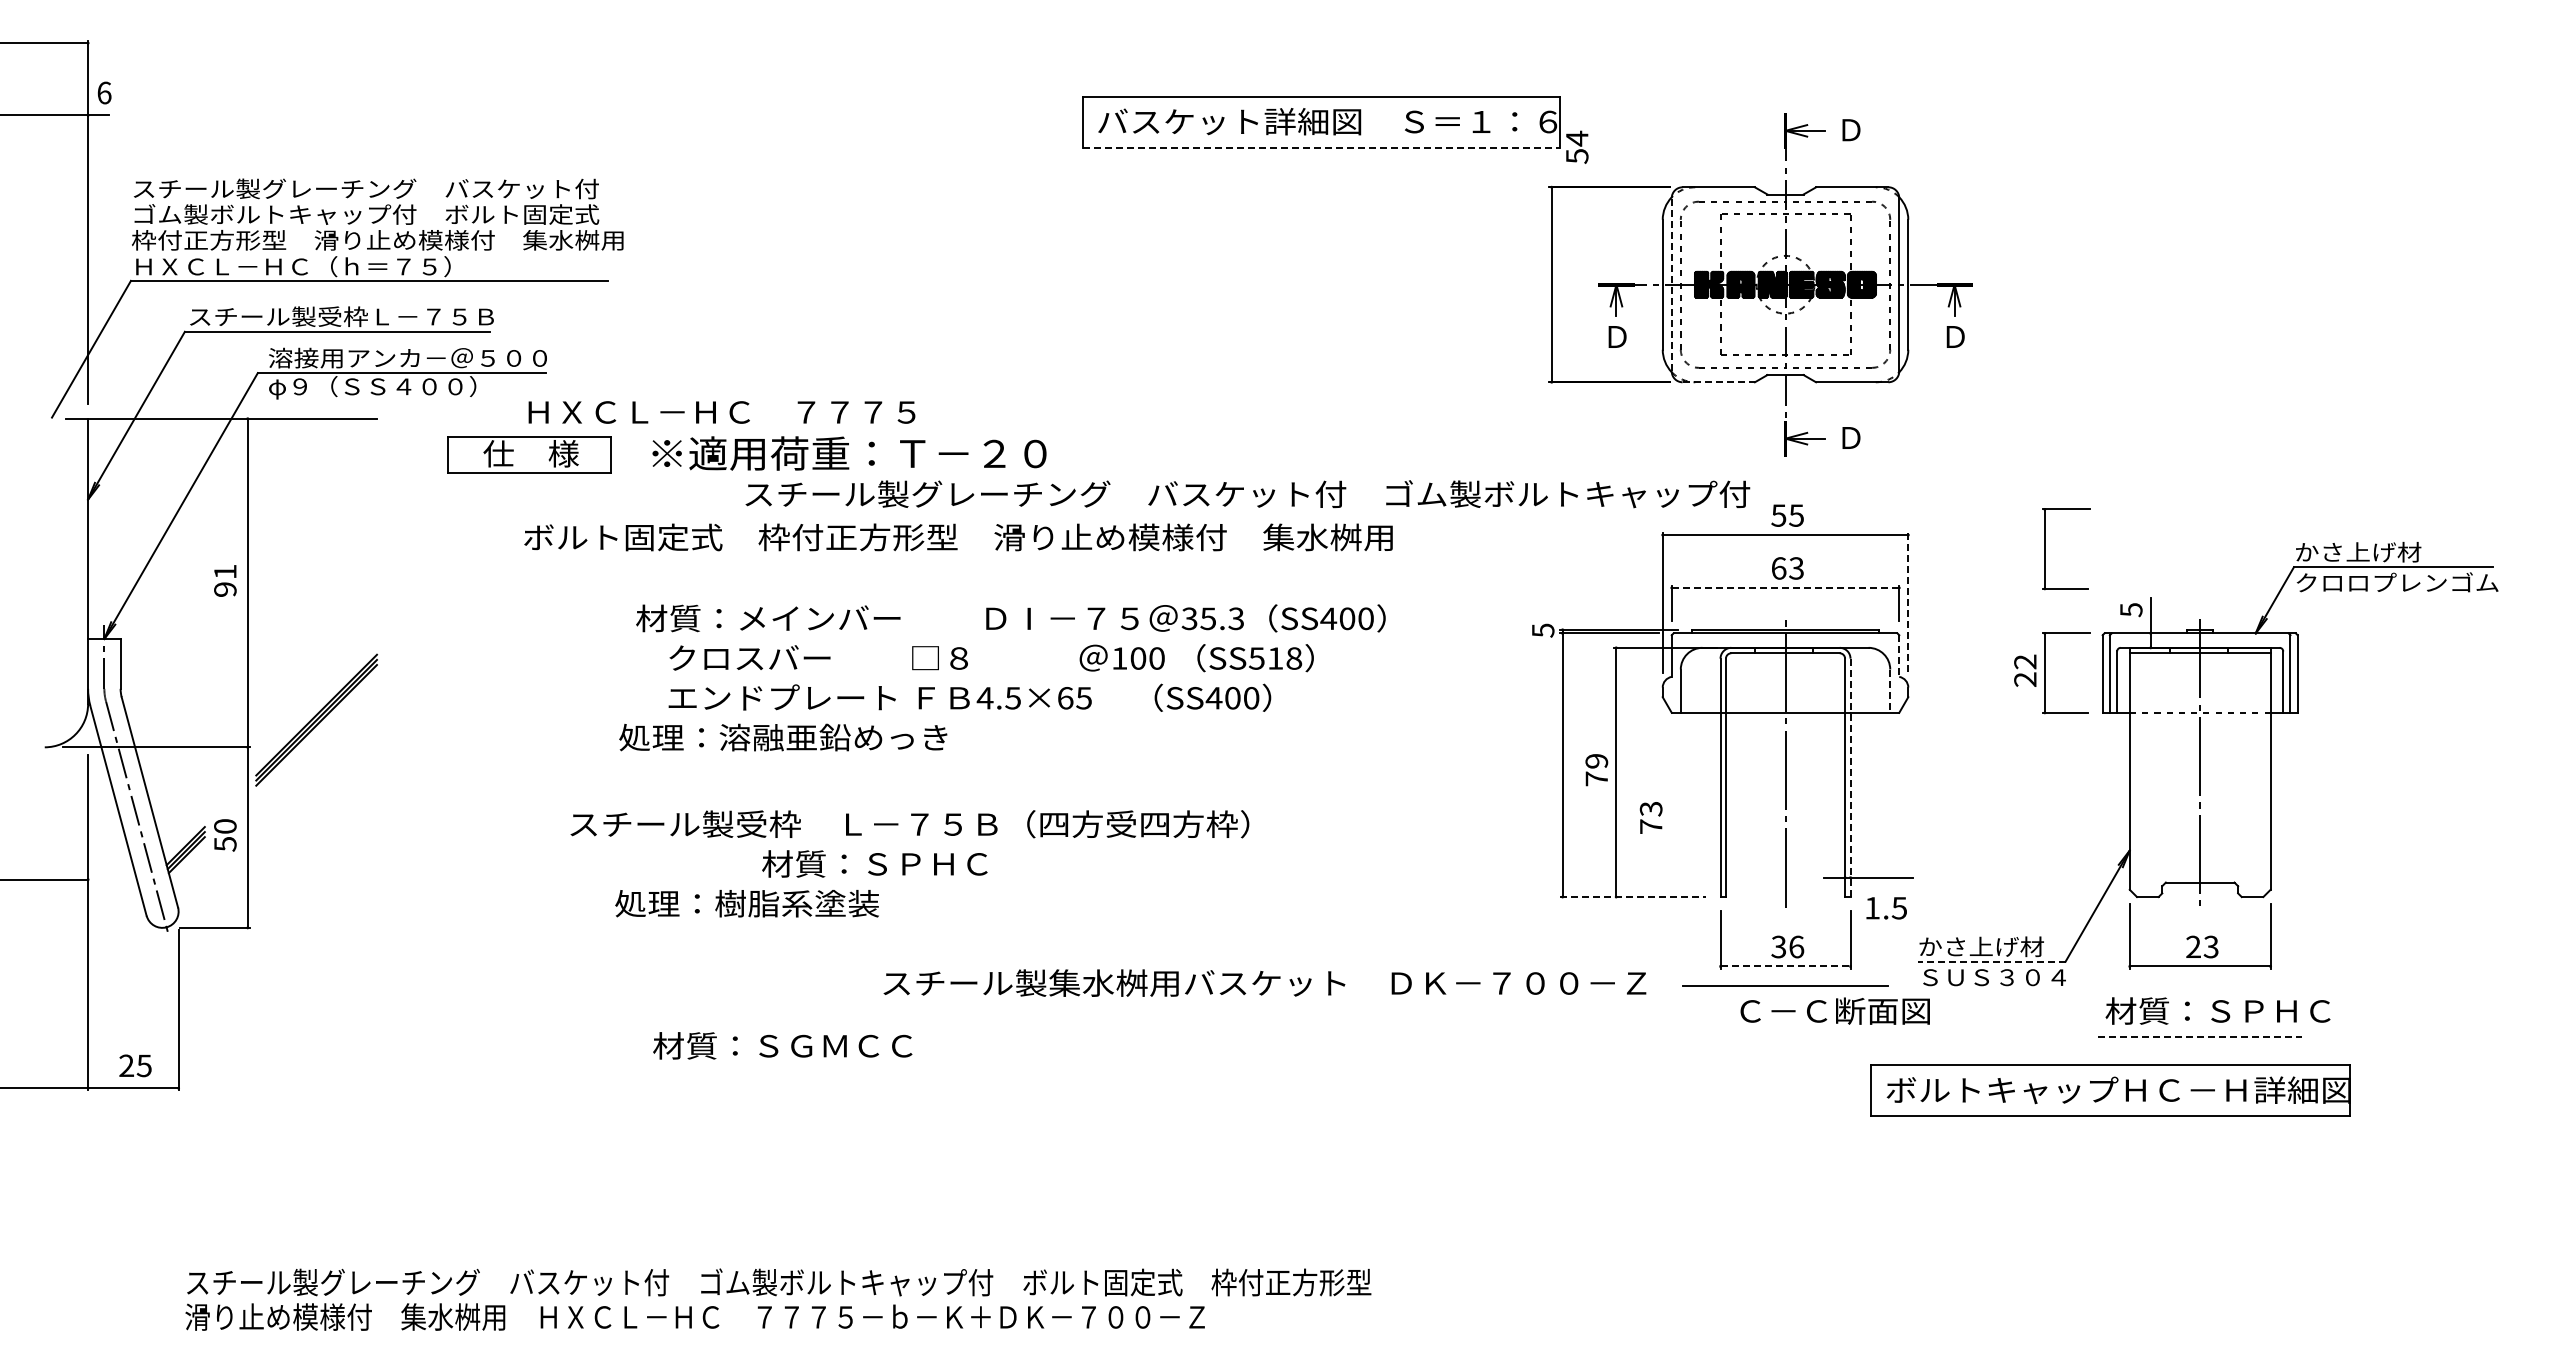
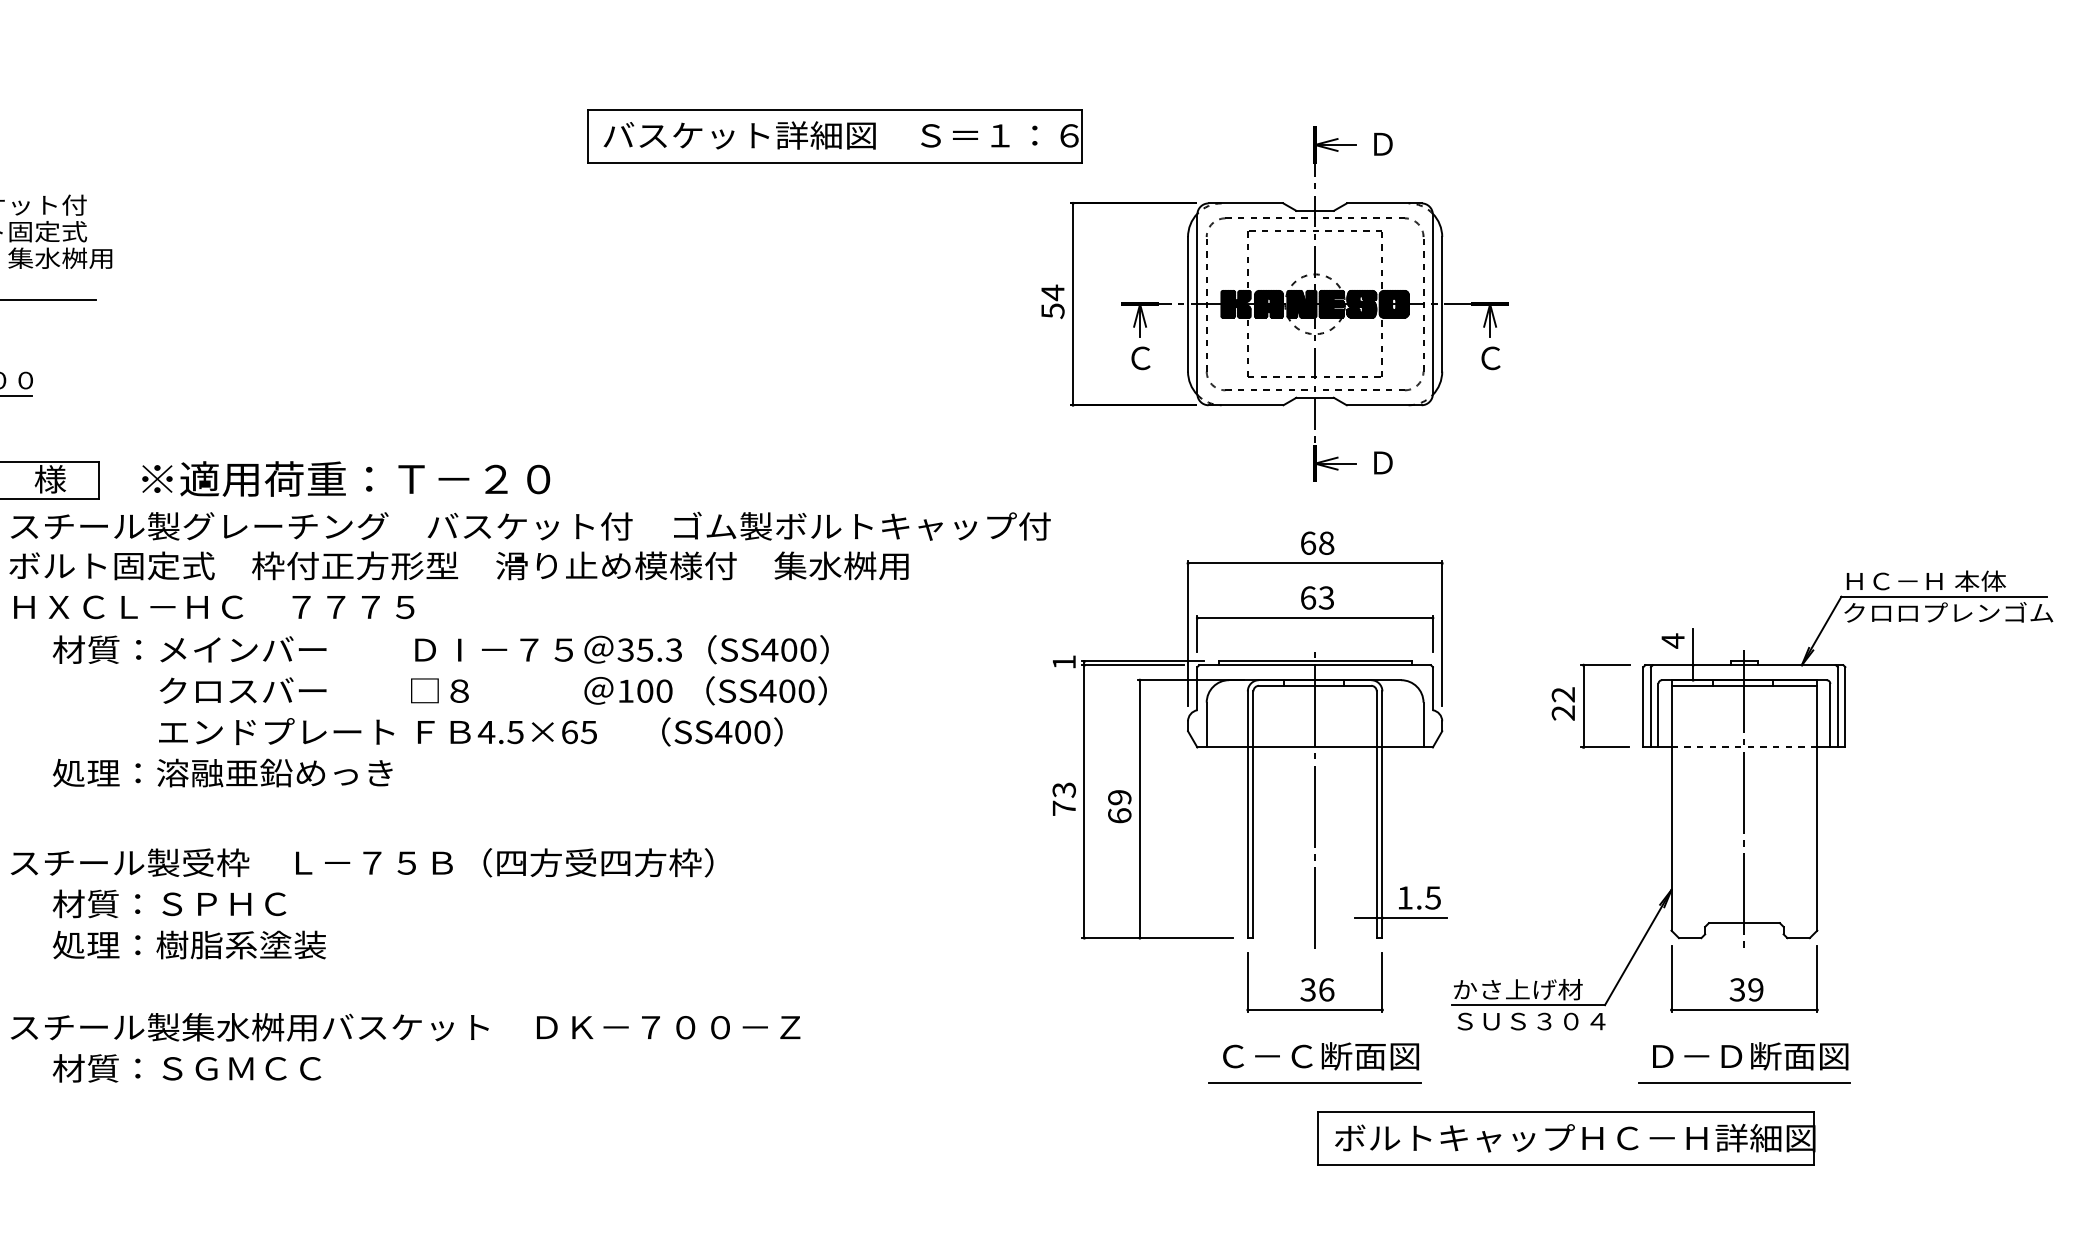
text: (1577, 146) -> (1053, 300), moved
line: (1322, 148) -> (835, 163), dashed -> solid
line: (1671, 284) -> (1197, 304), dashed -> solid
text: (1617, 336) -> (1141, 357), Ｄ -> Ｃ
text: (1955, 336) -> (1491, 357), Ｄ -> Ｃ
line: (1719, 382) -> (1246, 405), dashed -> solid
text: (721, 412) -> (213, 607), moved
text: (1247, 494) -> (530, 526), moved
text: (1787, 515) -> (1317, 543), 55 -> 68
part: (2045, 549) -> (1584, 578), removed
text: (2374, 551) -> (1924, 580), かさ上げ材 -> ＨＣ－Ｈ 本体
line: (1785, 587) -> (1315, 617), dashed -> solid
line: (1908, 603) -> (1442, 634), dashed -> solid
text: (2131, 609) -> (1673, 640), 5 -> 4
text: (1010, 618) -> (440, 649), moved
text: (1543, 630) -> (1064, 662), 5 -> 1
line: (1899, 656) -> (1433, 689), dashed -> solid
text: (1275, 658) -> (787, 691), SS518 -> SS400
line: (1890, 691) -> (1423, 725), dashed -> solid
text: (783, 737) -> (222, 772), moved
text: (1596, 778) -> (1119, 815), 79 -> 69
line: (1850, 778) -> (1382, 815), dashed -> solid
text: (1650, 817) -> (1063, 798), moved
text: (909, 824) -> (361, 863), moved
text: (874, 863) -> (169, 903), moved
line: (1633, 897) -> (1157, 938), dashed -> solid
text: (746, 903) -> (188, 944), moved
text: (1886, 908) -> (1419, 898), moved
text: (2202, 947) -> (1746, 990), 23 -> 39
line: (1991, 961) -> (1528, 1004), dashed -> solid
line: (1785, 966) -> (1315, 1010), dashed -> solid
text: (1264, 982) -> (405, 1026), moved
line: (1785, 985) -> (1315, 1082), moved
text: (1834, 1010) -> (1320, 1055), moved
text: (2217, 1010) -> (1762, 1055), 材質：ＳＰＨＣ -> Ｄ－Ｄ断面図
line: (2200, 1037) -> (1744, 1083), dashed -> solid
text: (782, 1045) -> (186, 1068), moved
part: (2110, 1090) -> (1566, 1138), moved

